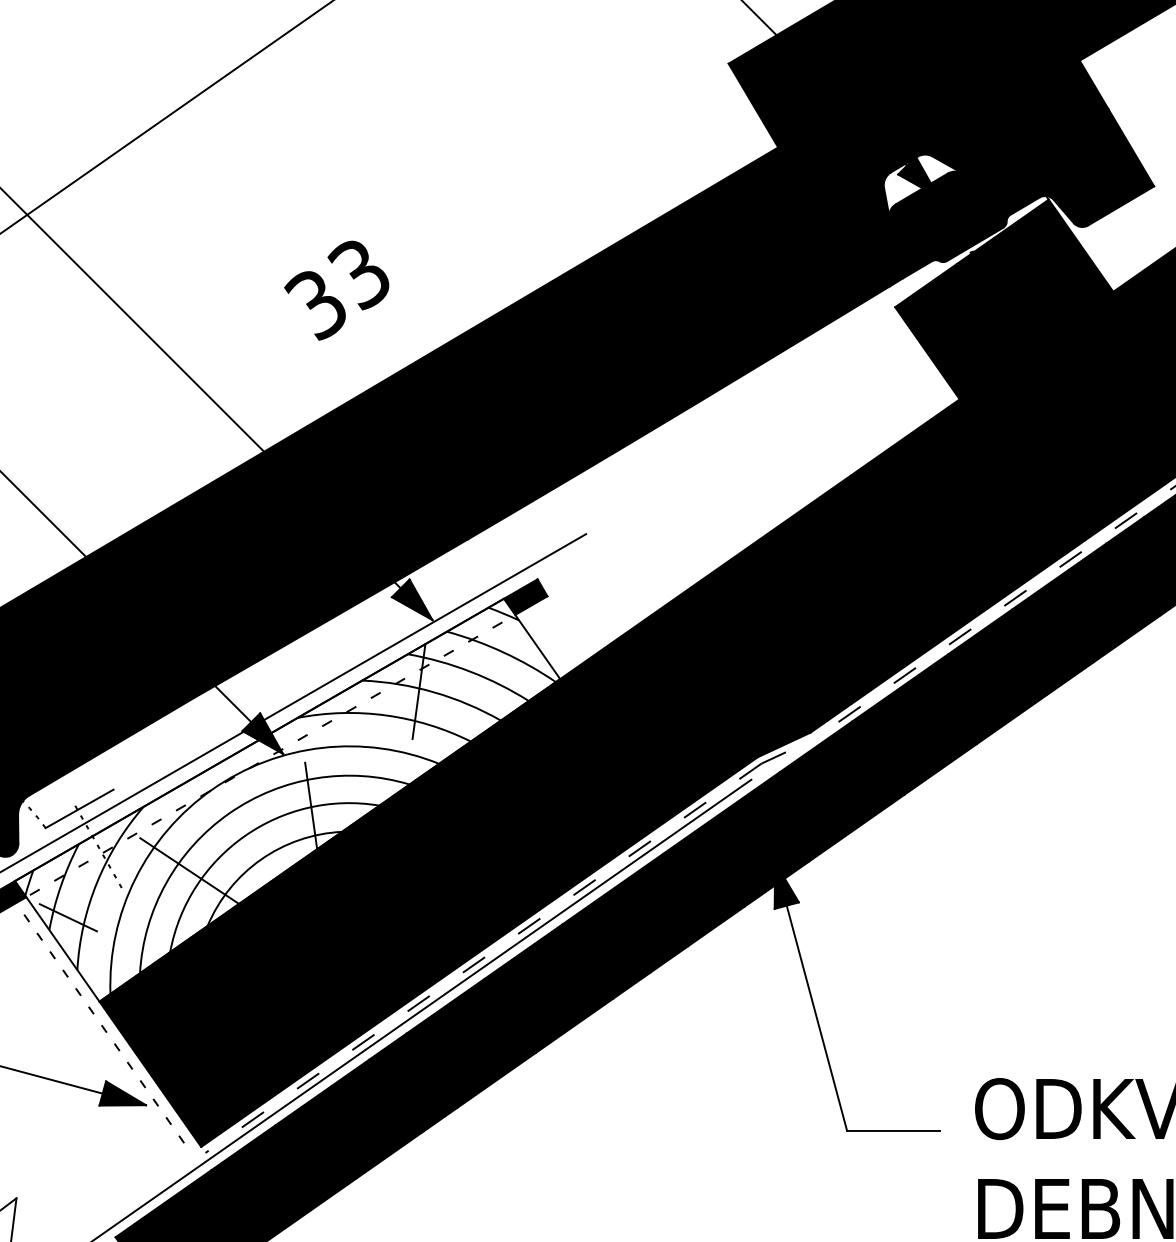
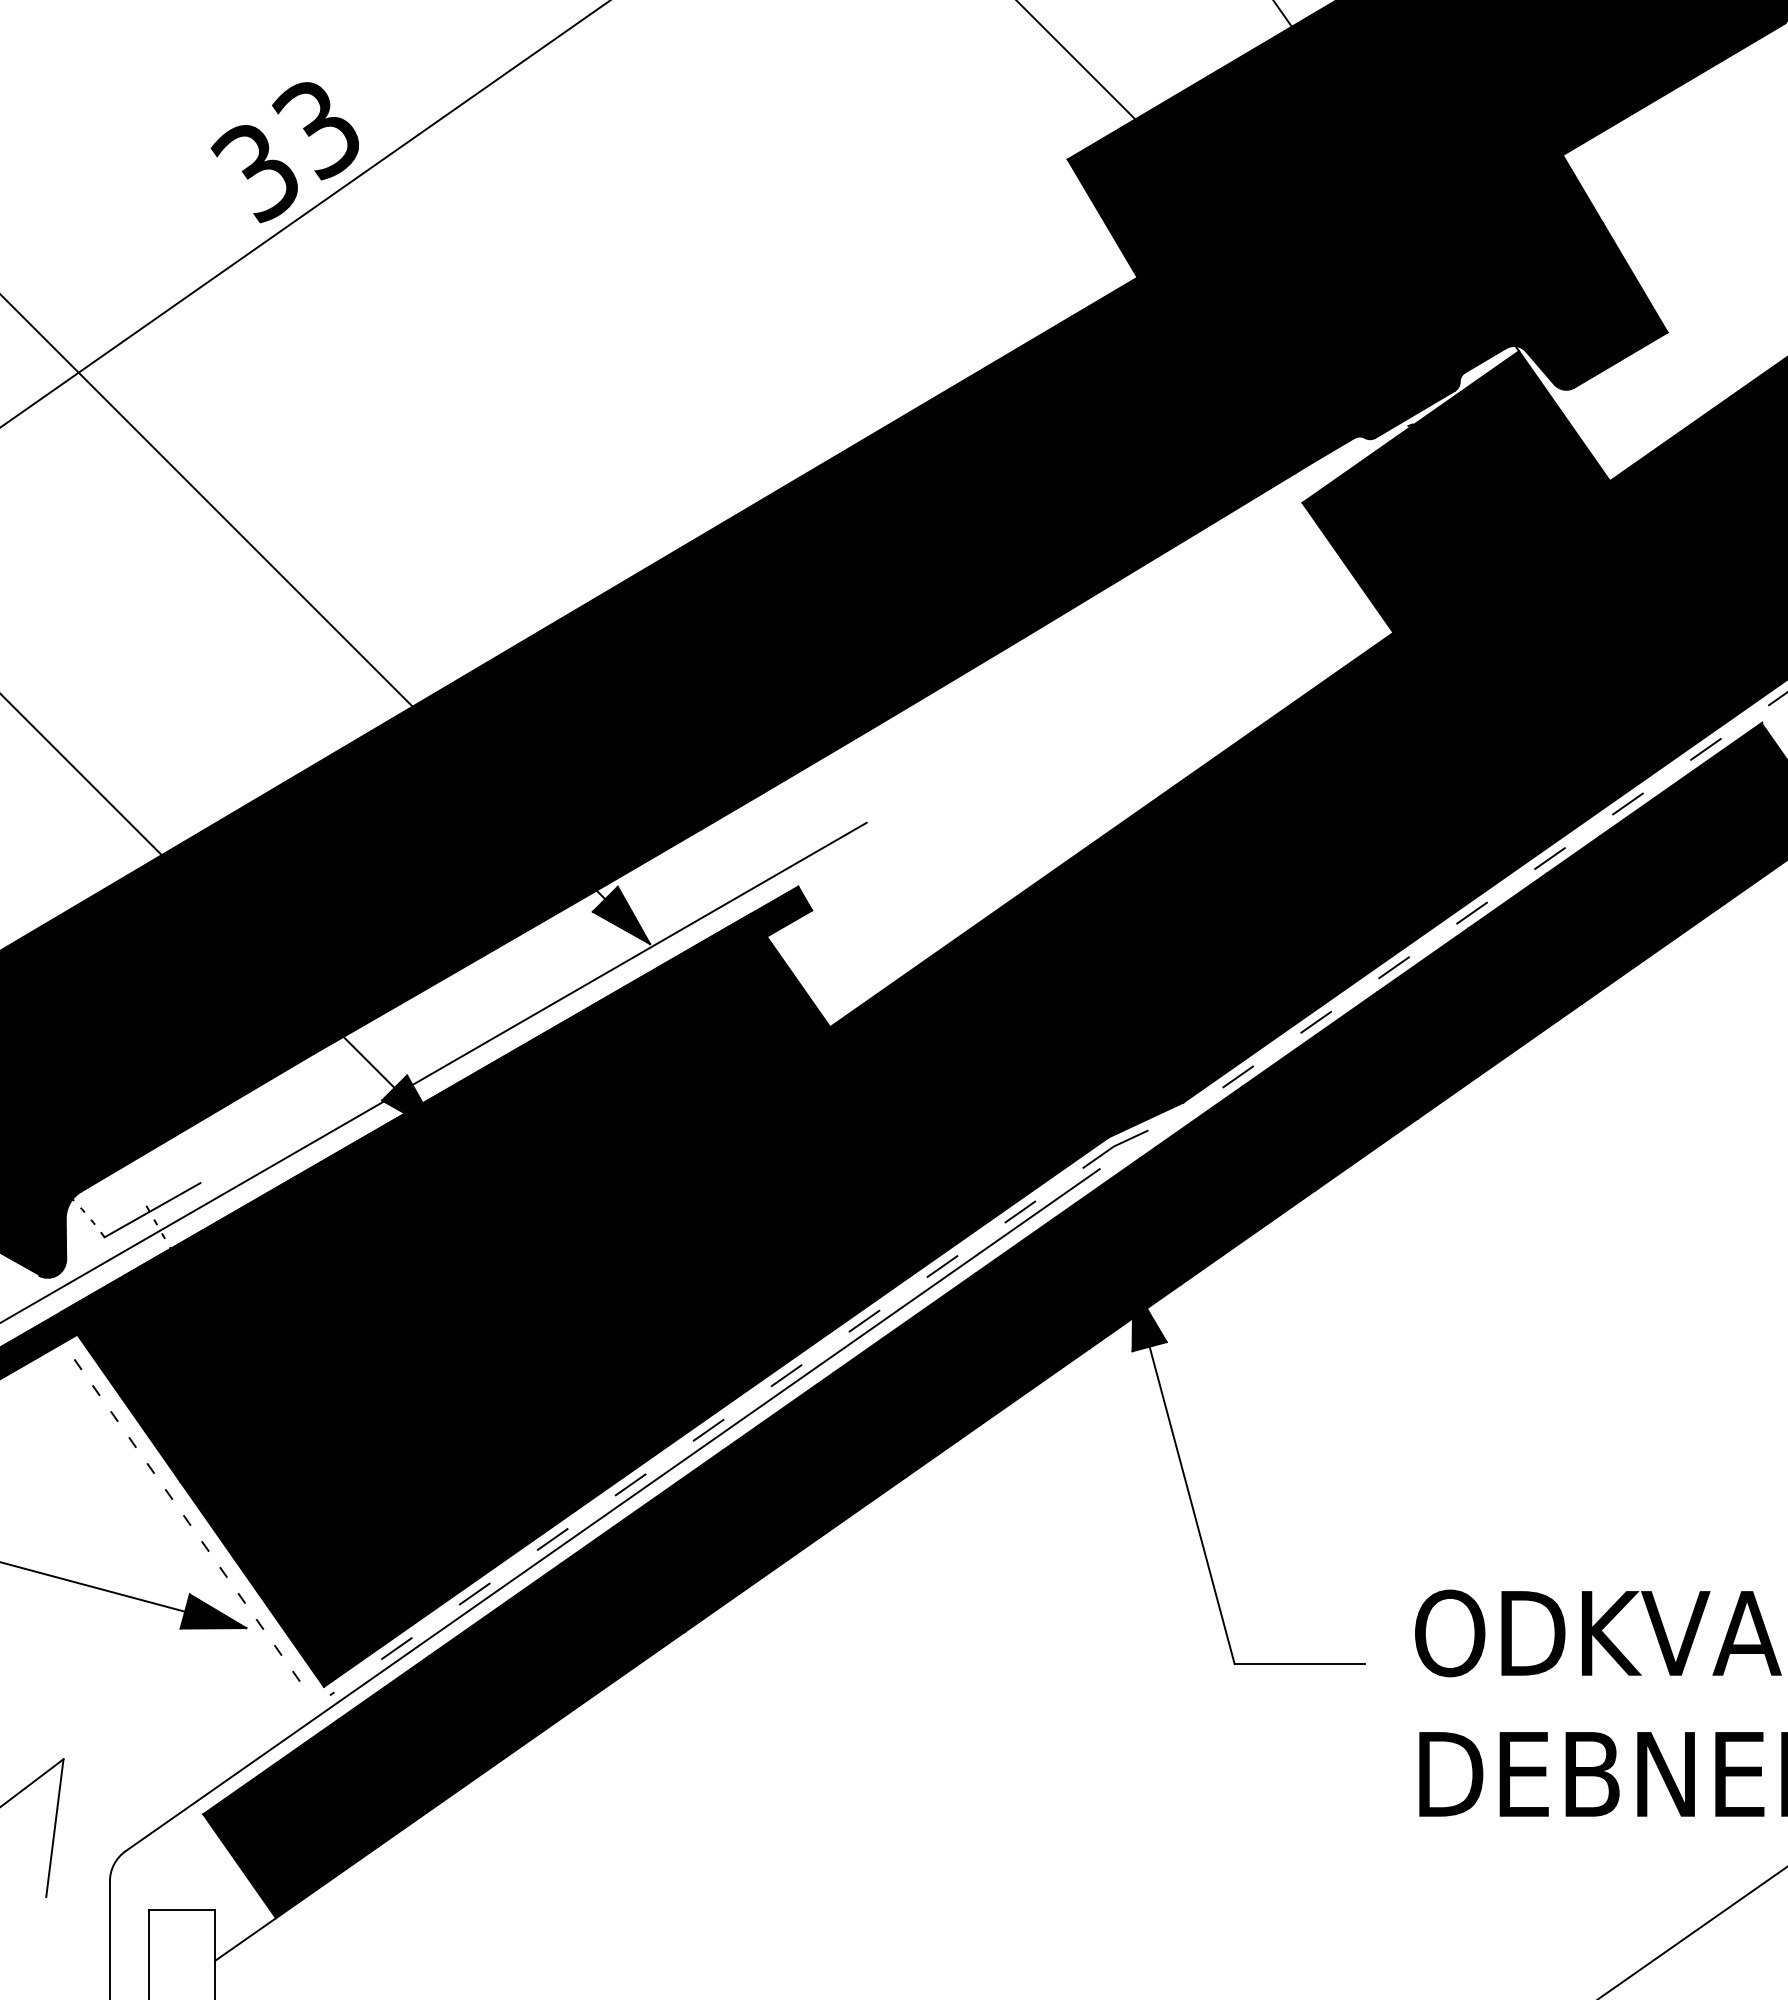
fill: (922, 185) -> (1341, 331), added
text: (336, 290) -> (284, 152), moved
fill: (287, 799) -> (445, 1197), added

